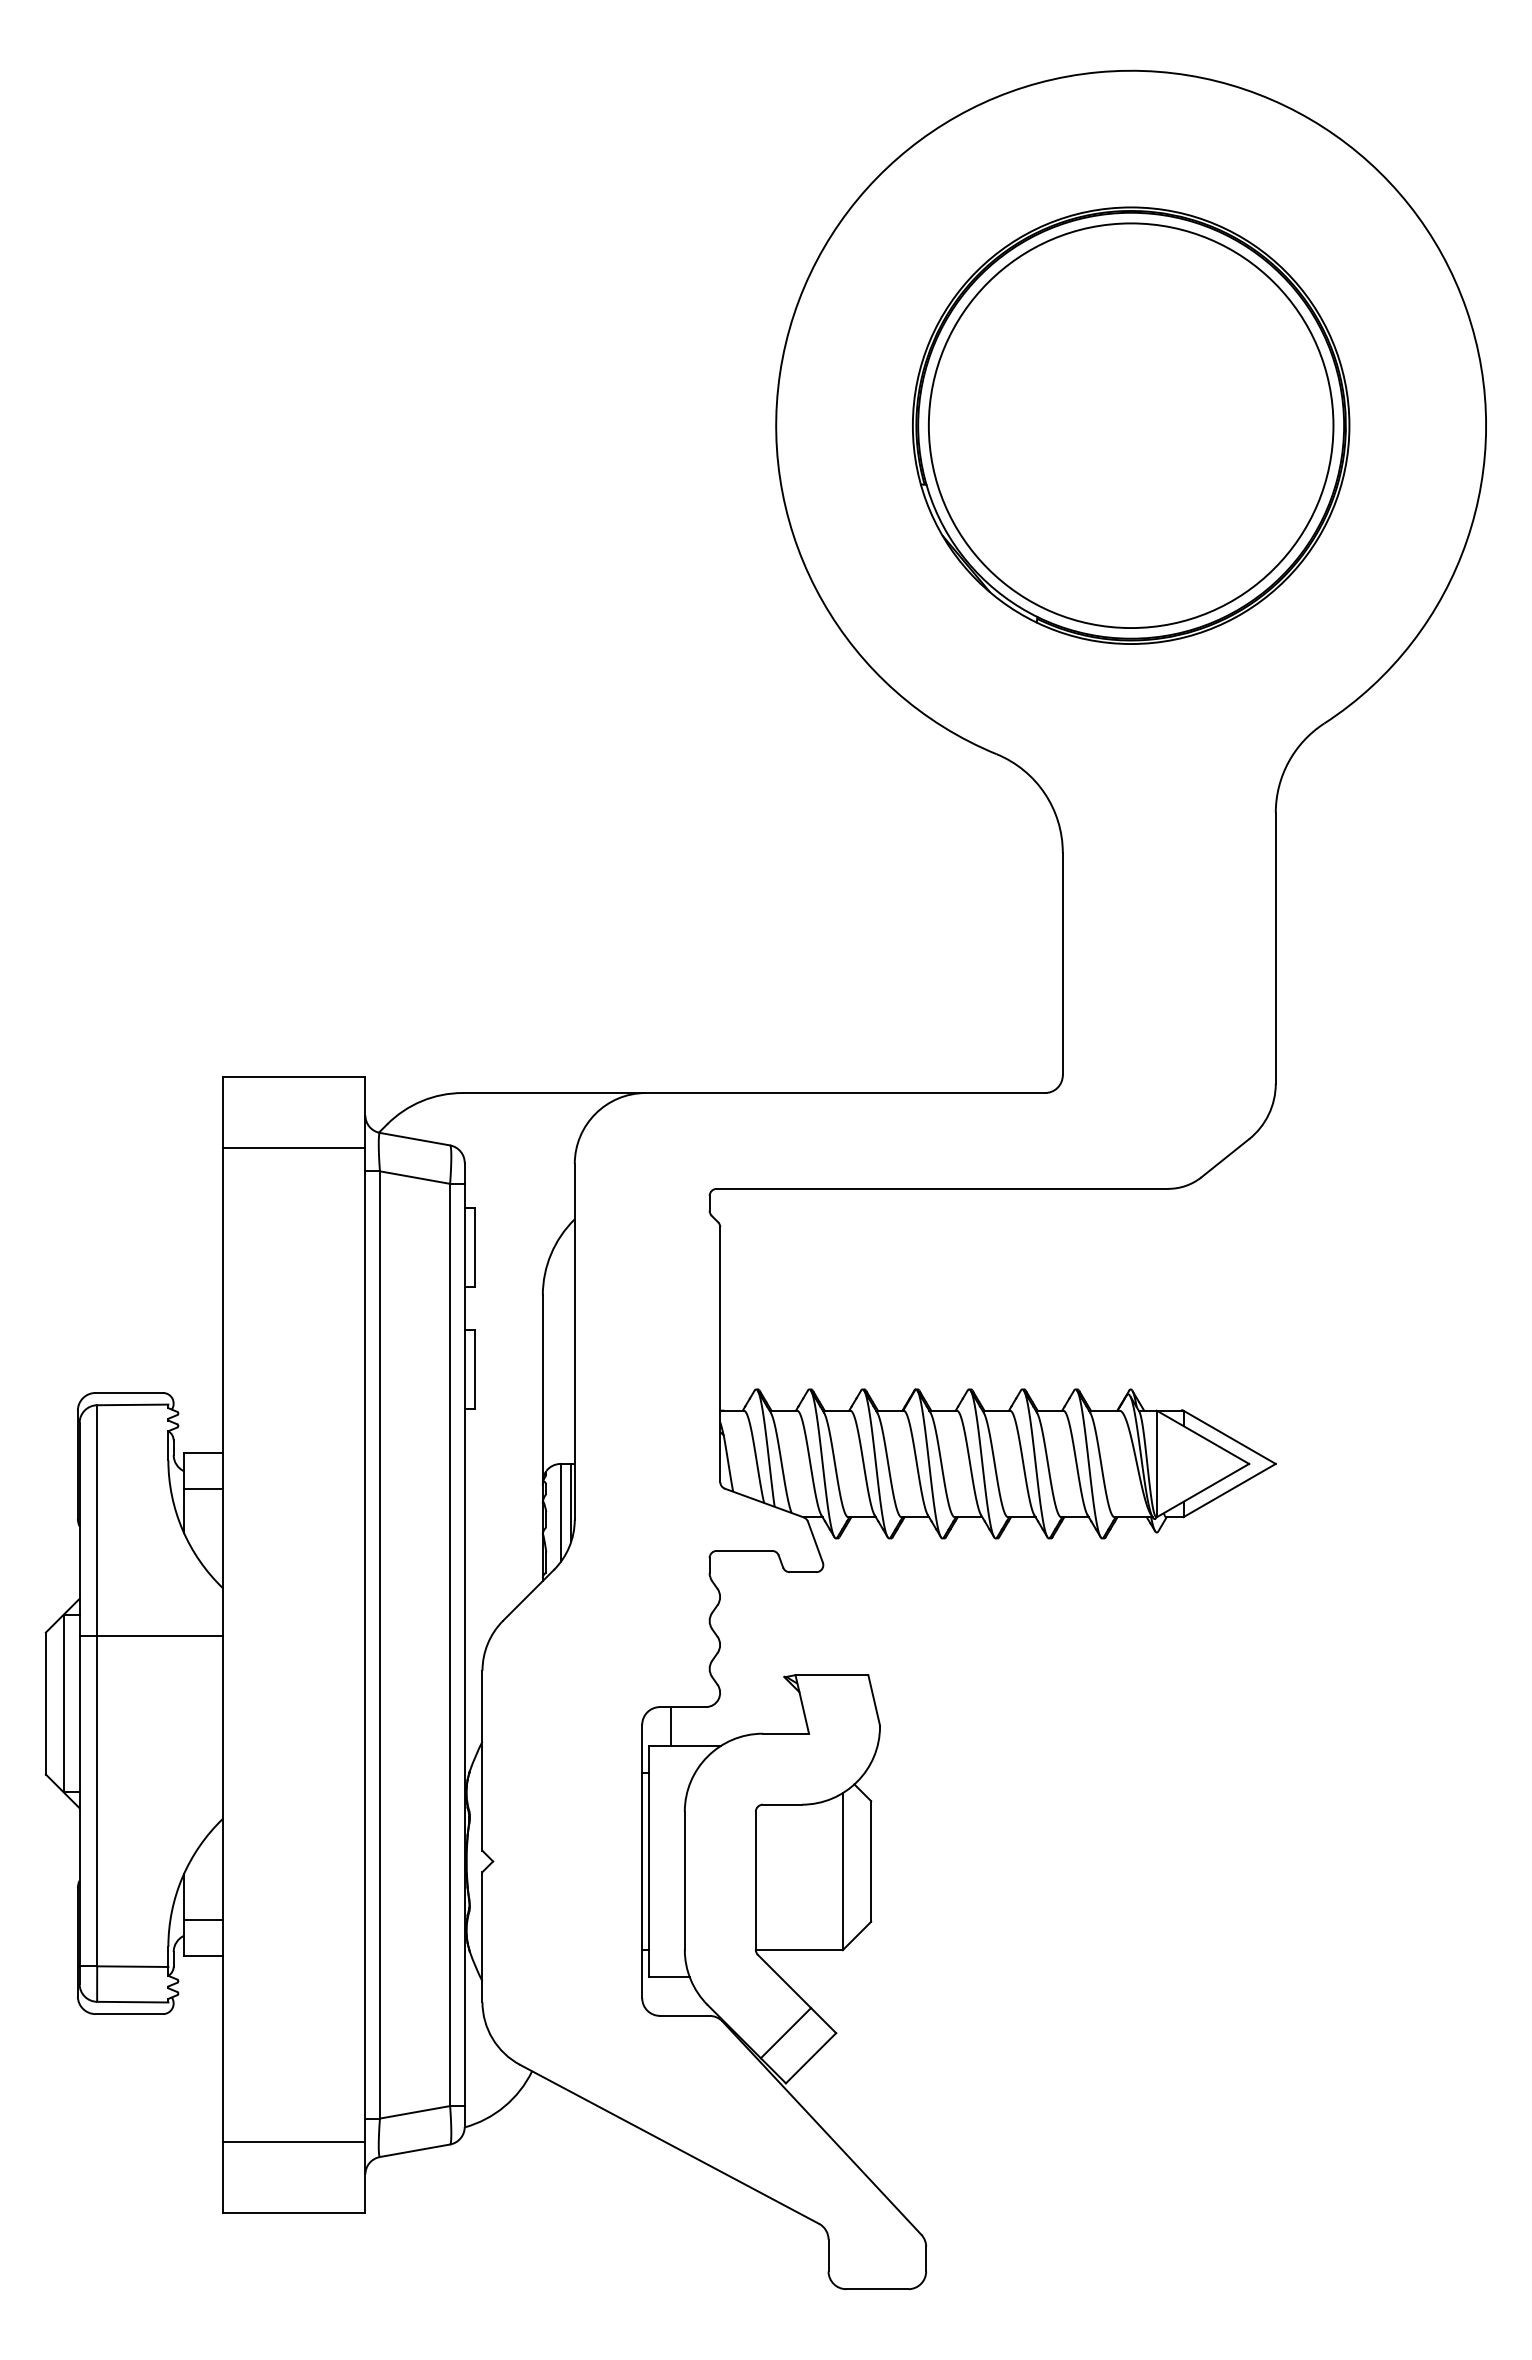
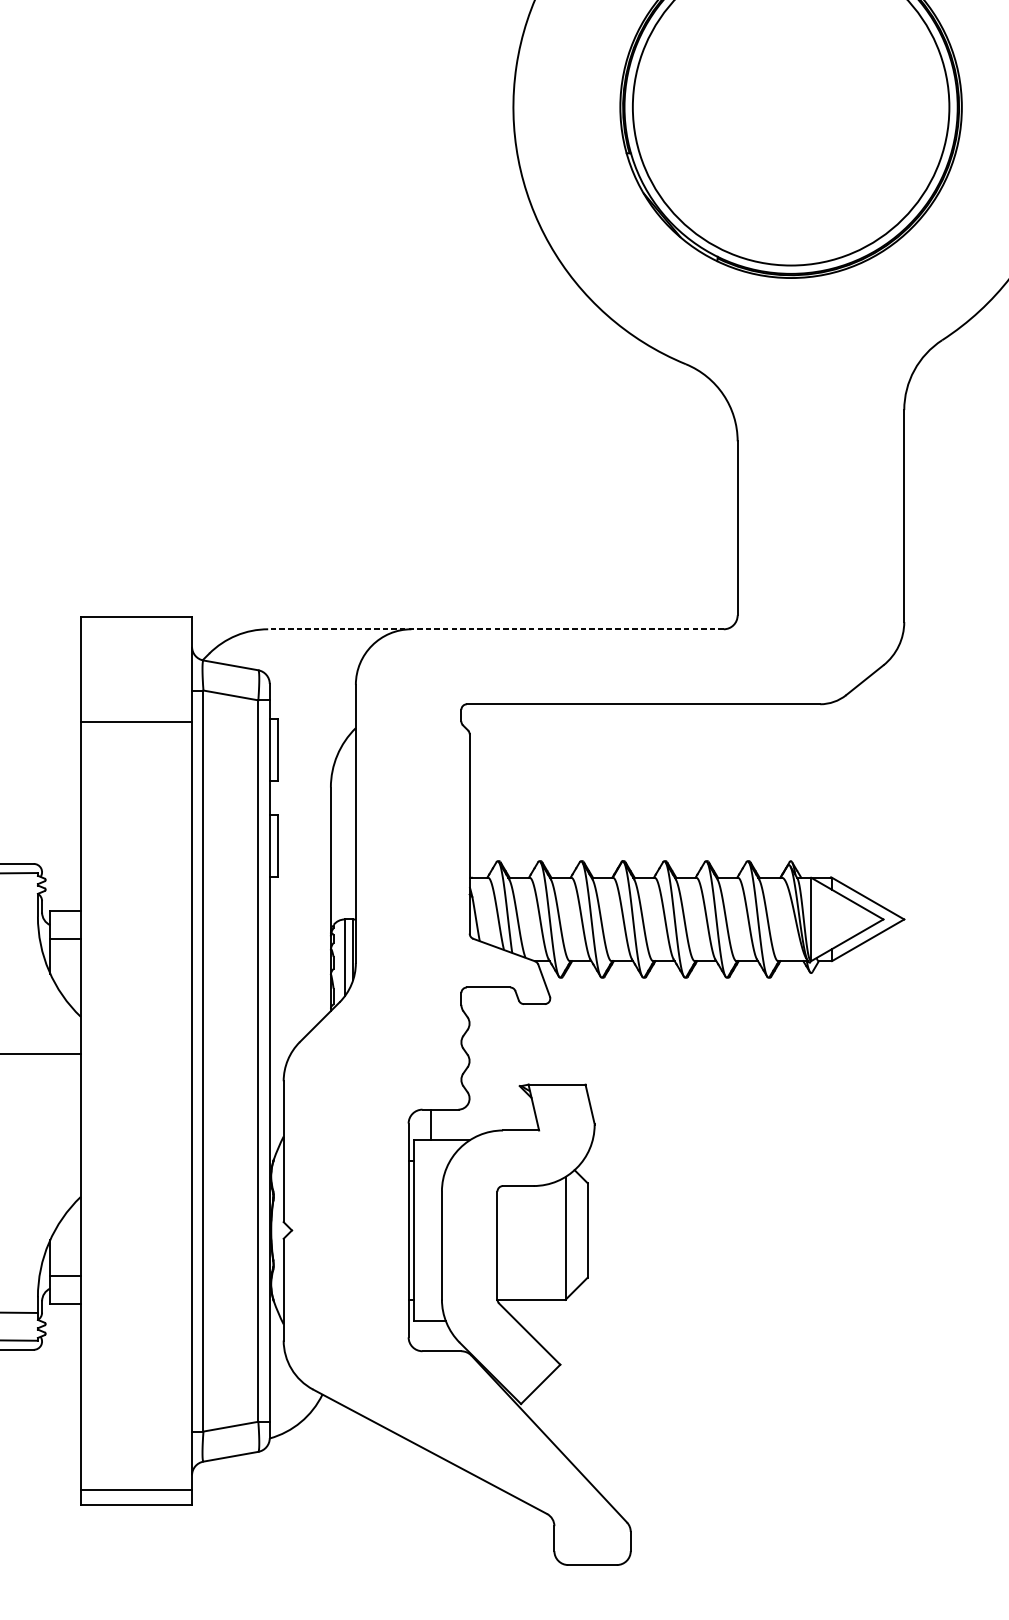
line: (753, 1093) -> (495, 629), solid -> dashed
line: (294, 1148) -> (136, 721), moved
line: (785, 2033) -> (520, 1365), removed
line: (294, 2141) -> (136, 1489), moved

